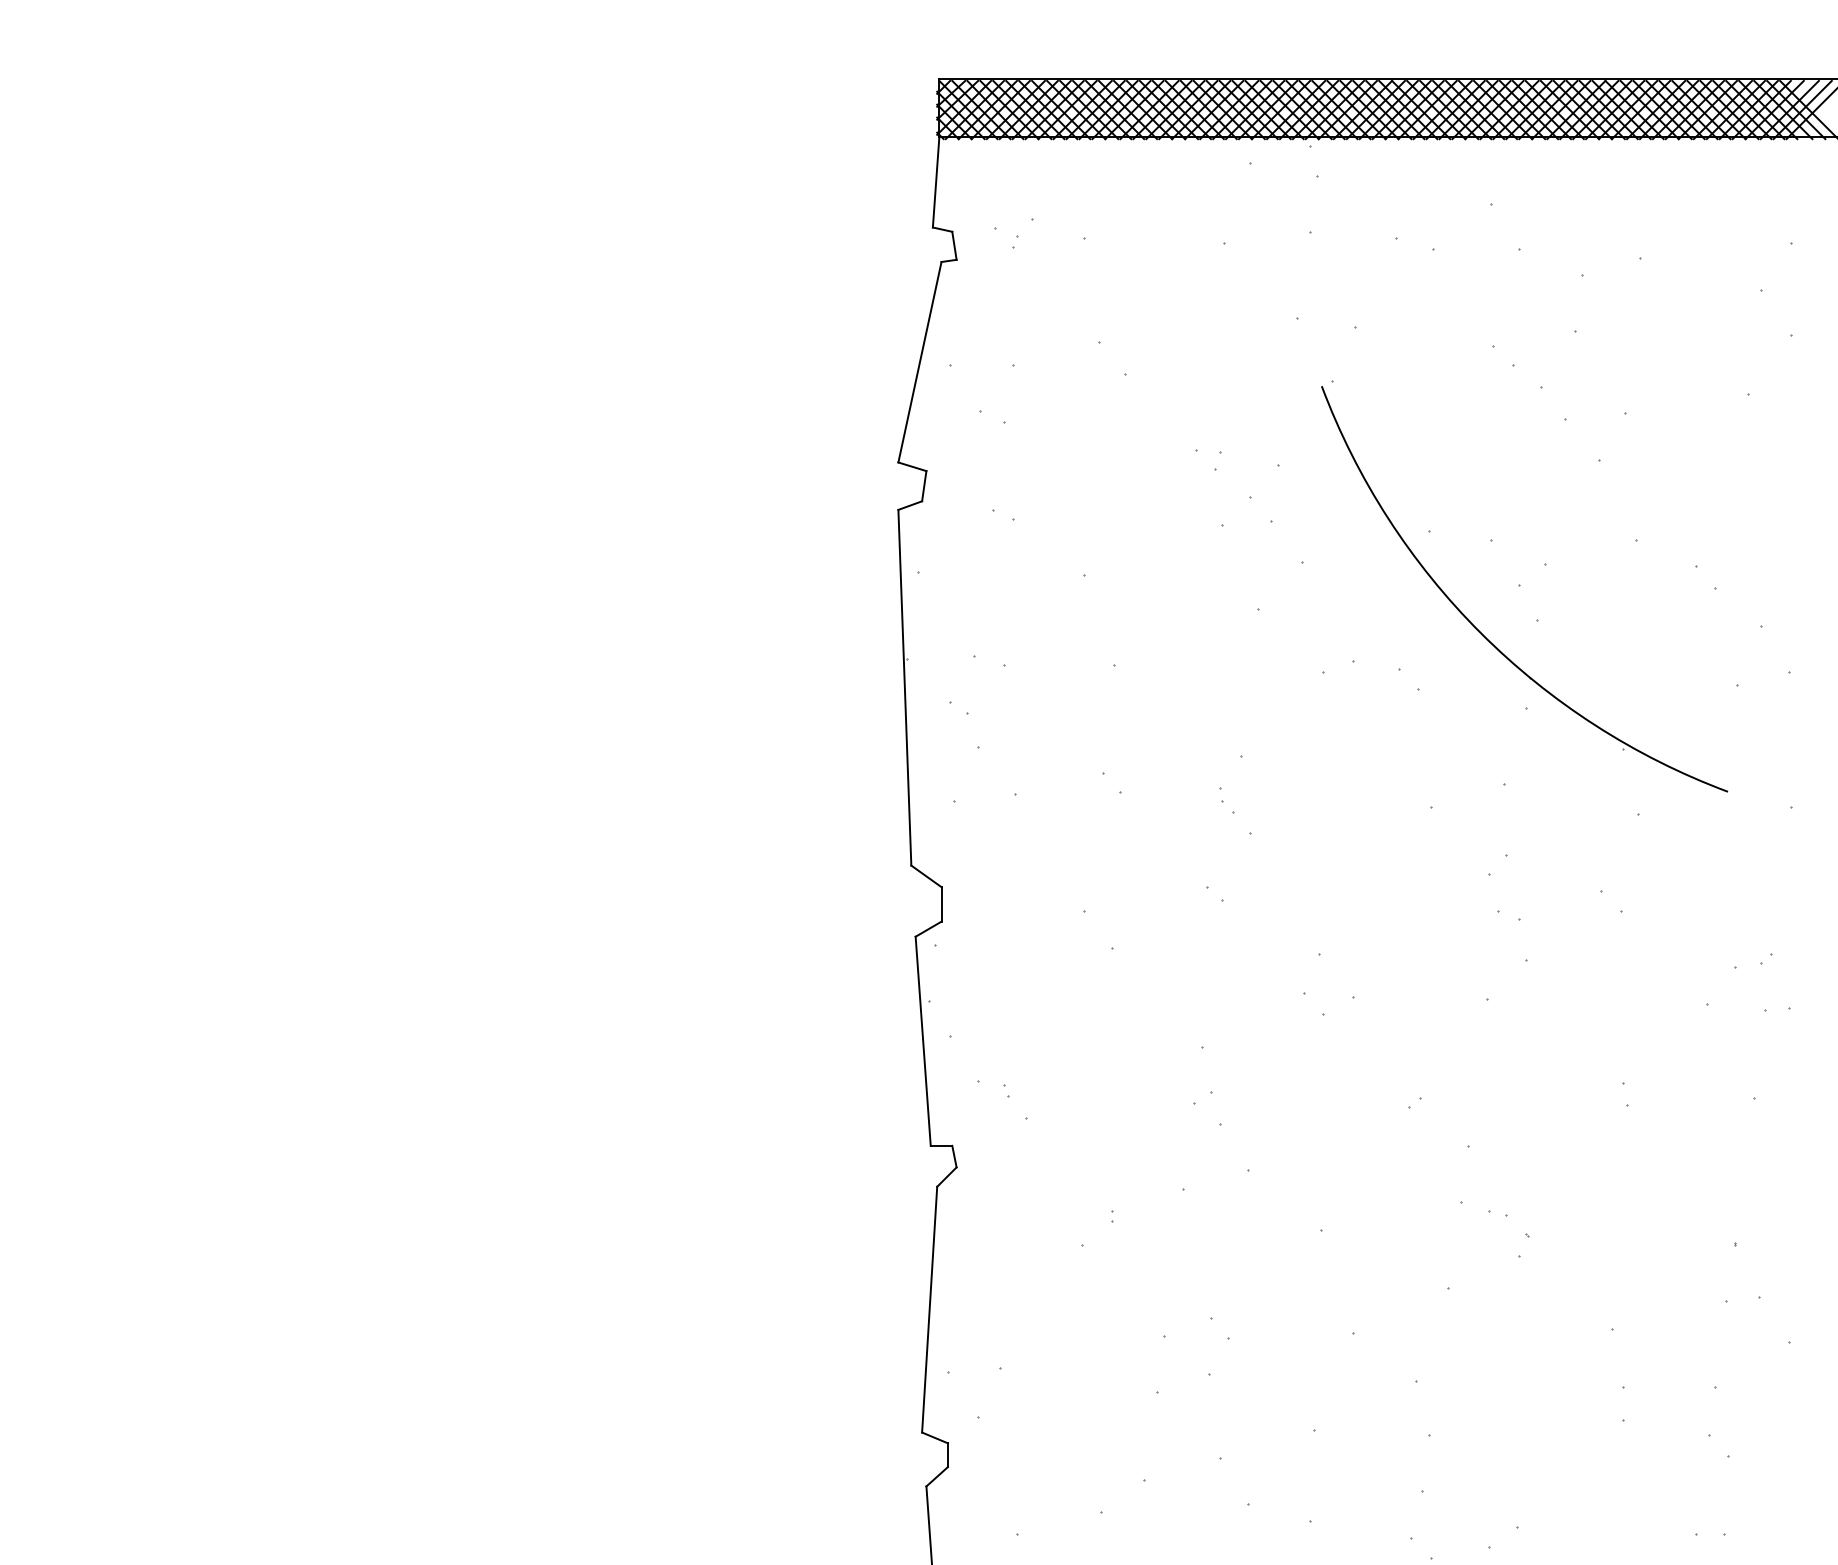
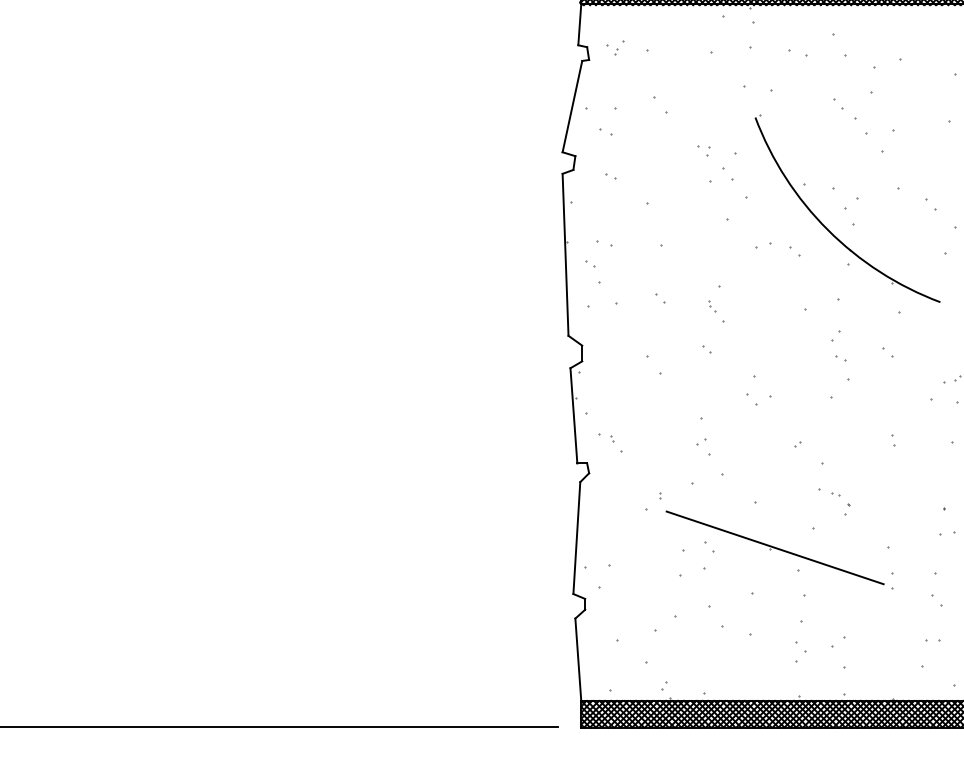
line: (1363, 1330) -> (774, 547), added

